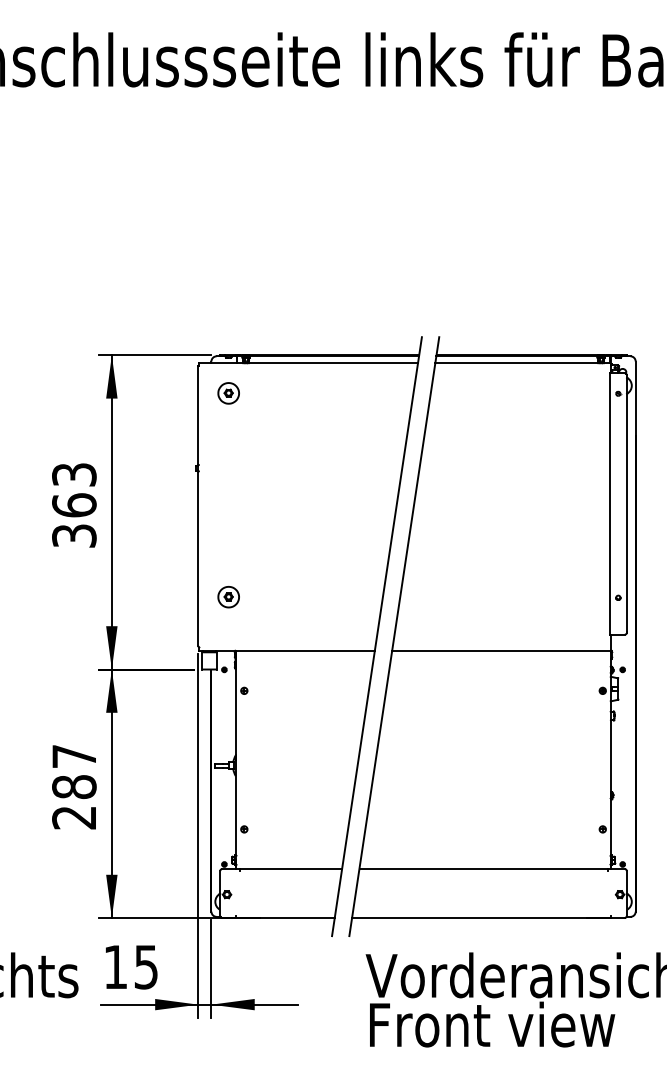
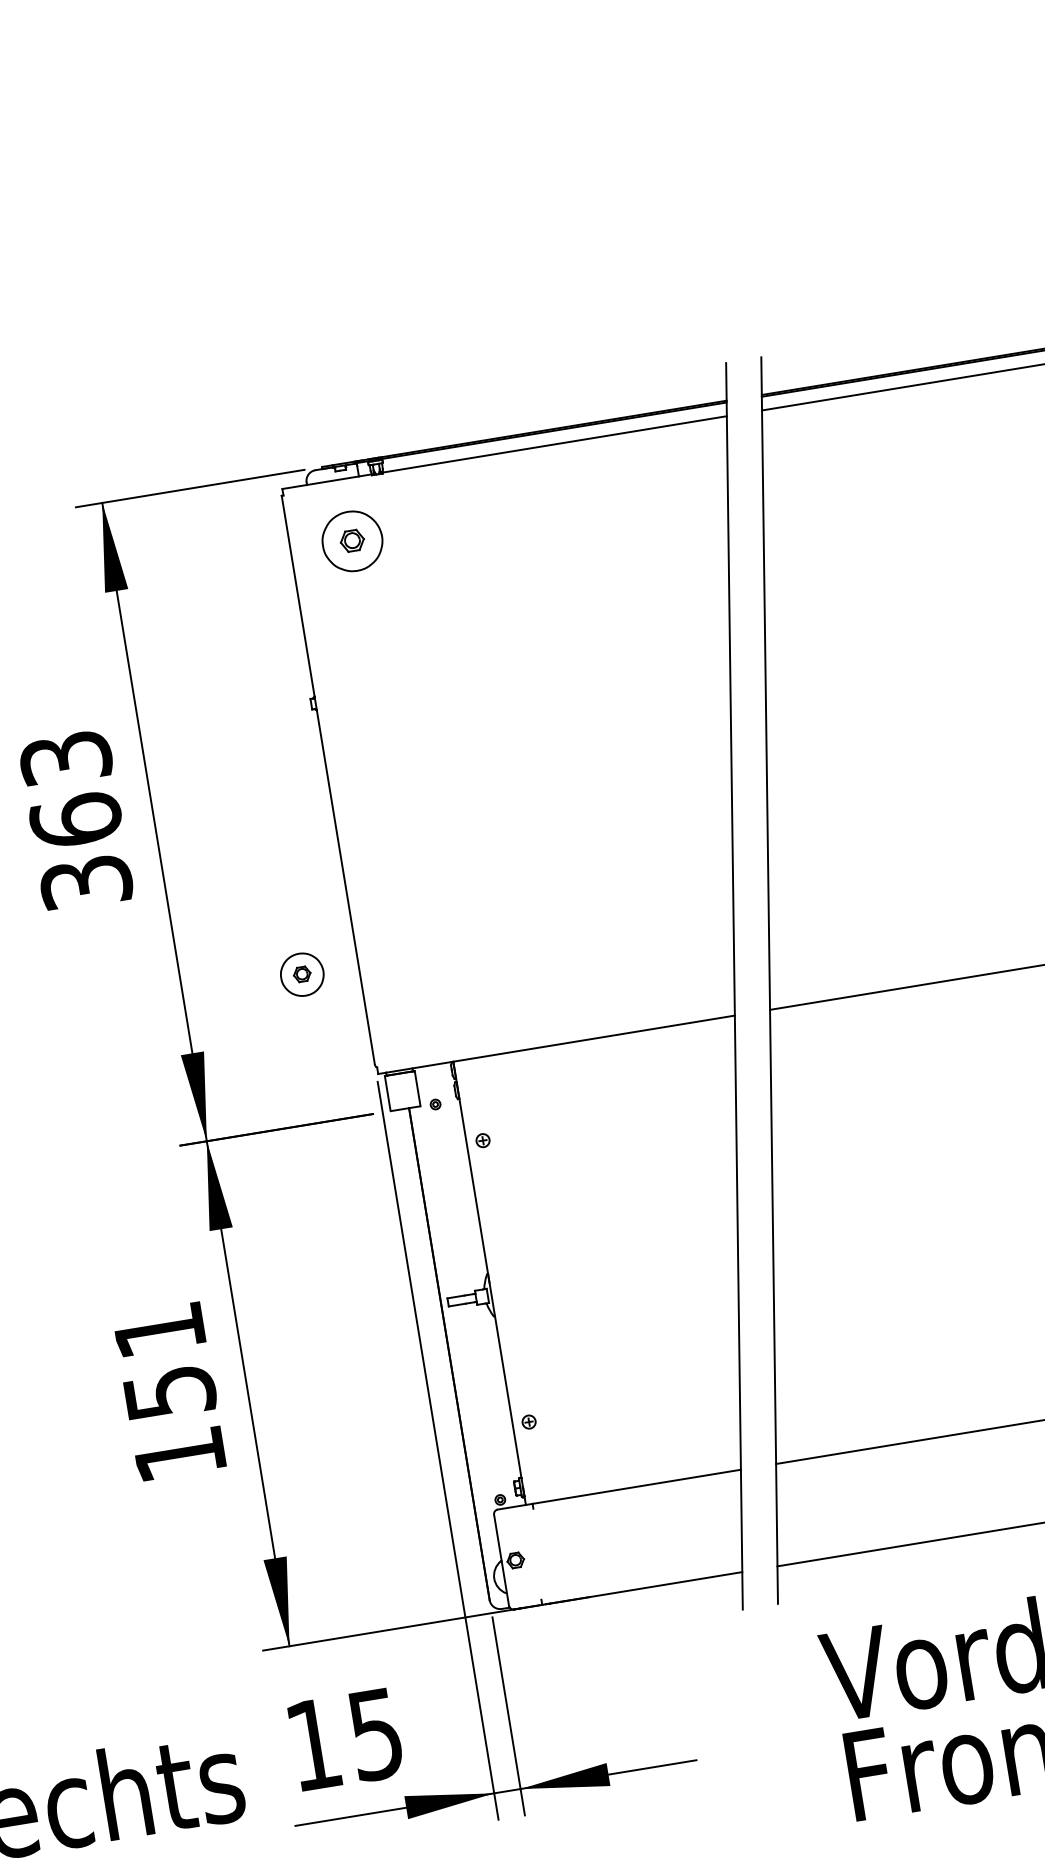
part: (228, 393) -> (351, 541), size x1.4
part: (228, 597) -> (301, 975), moved
text: (74, 787) -> (170, 1393), 287 -> 151

